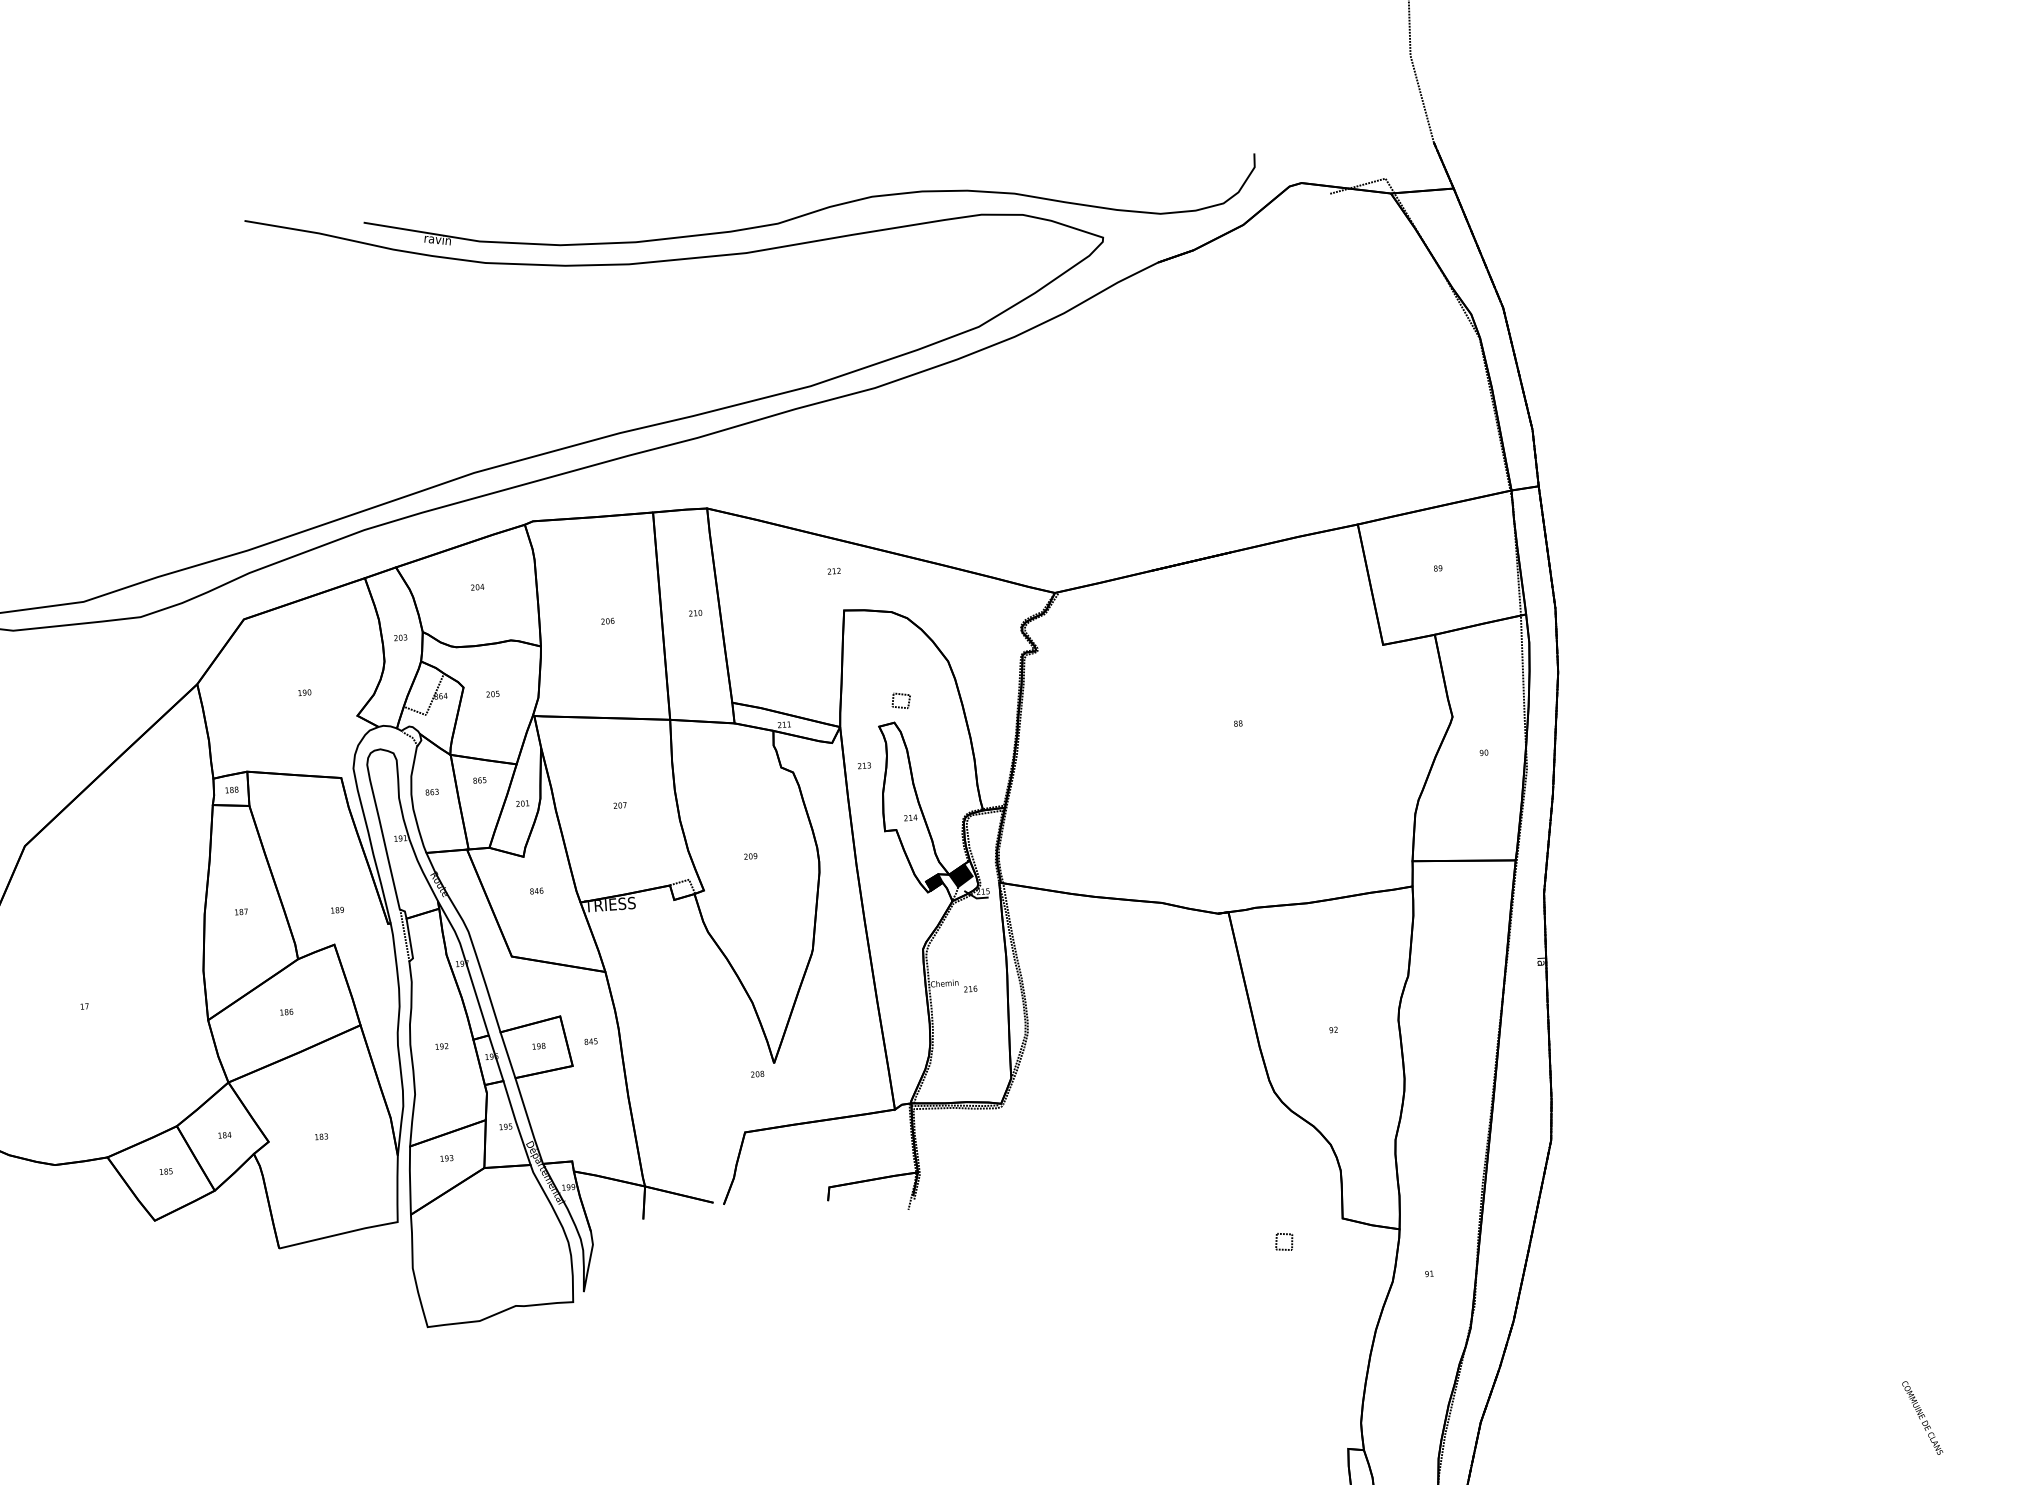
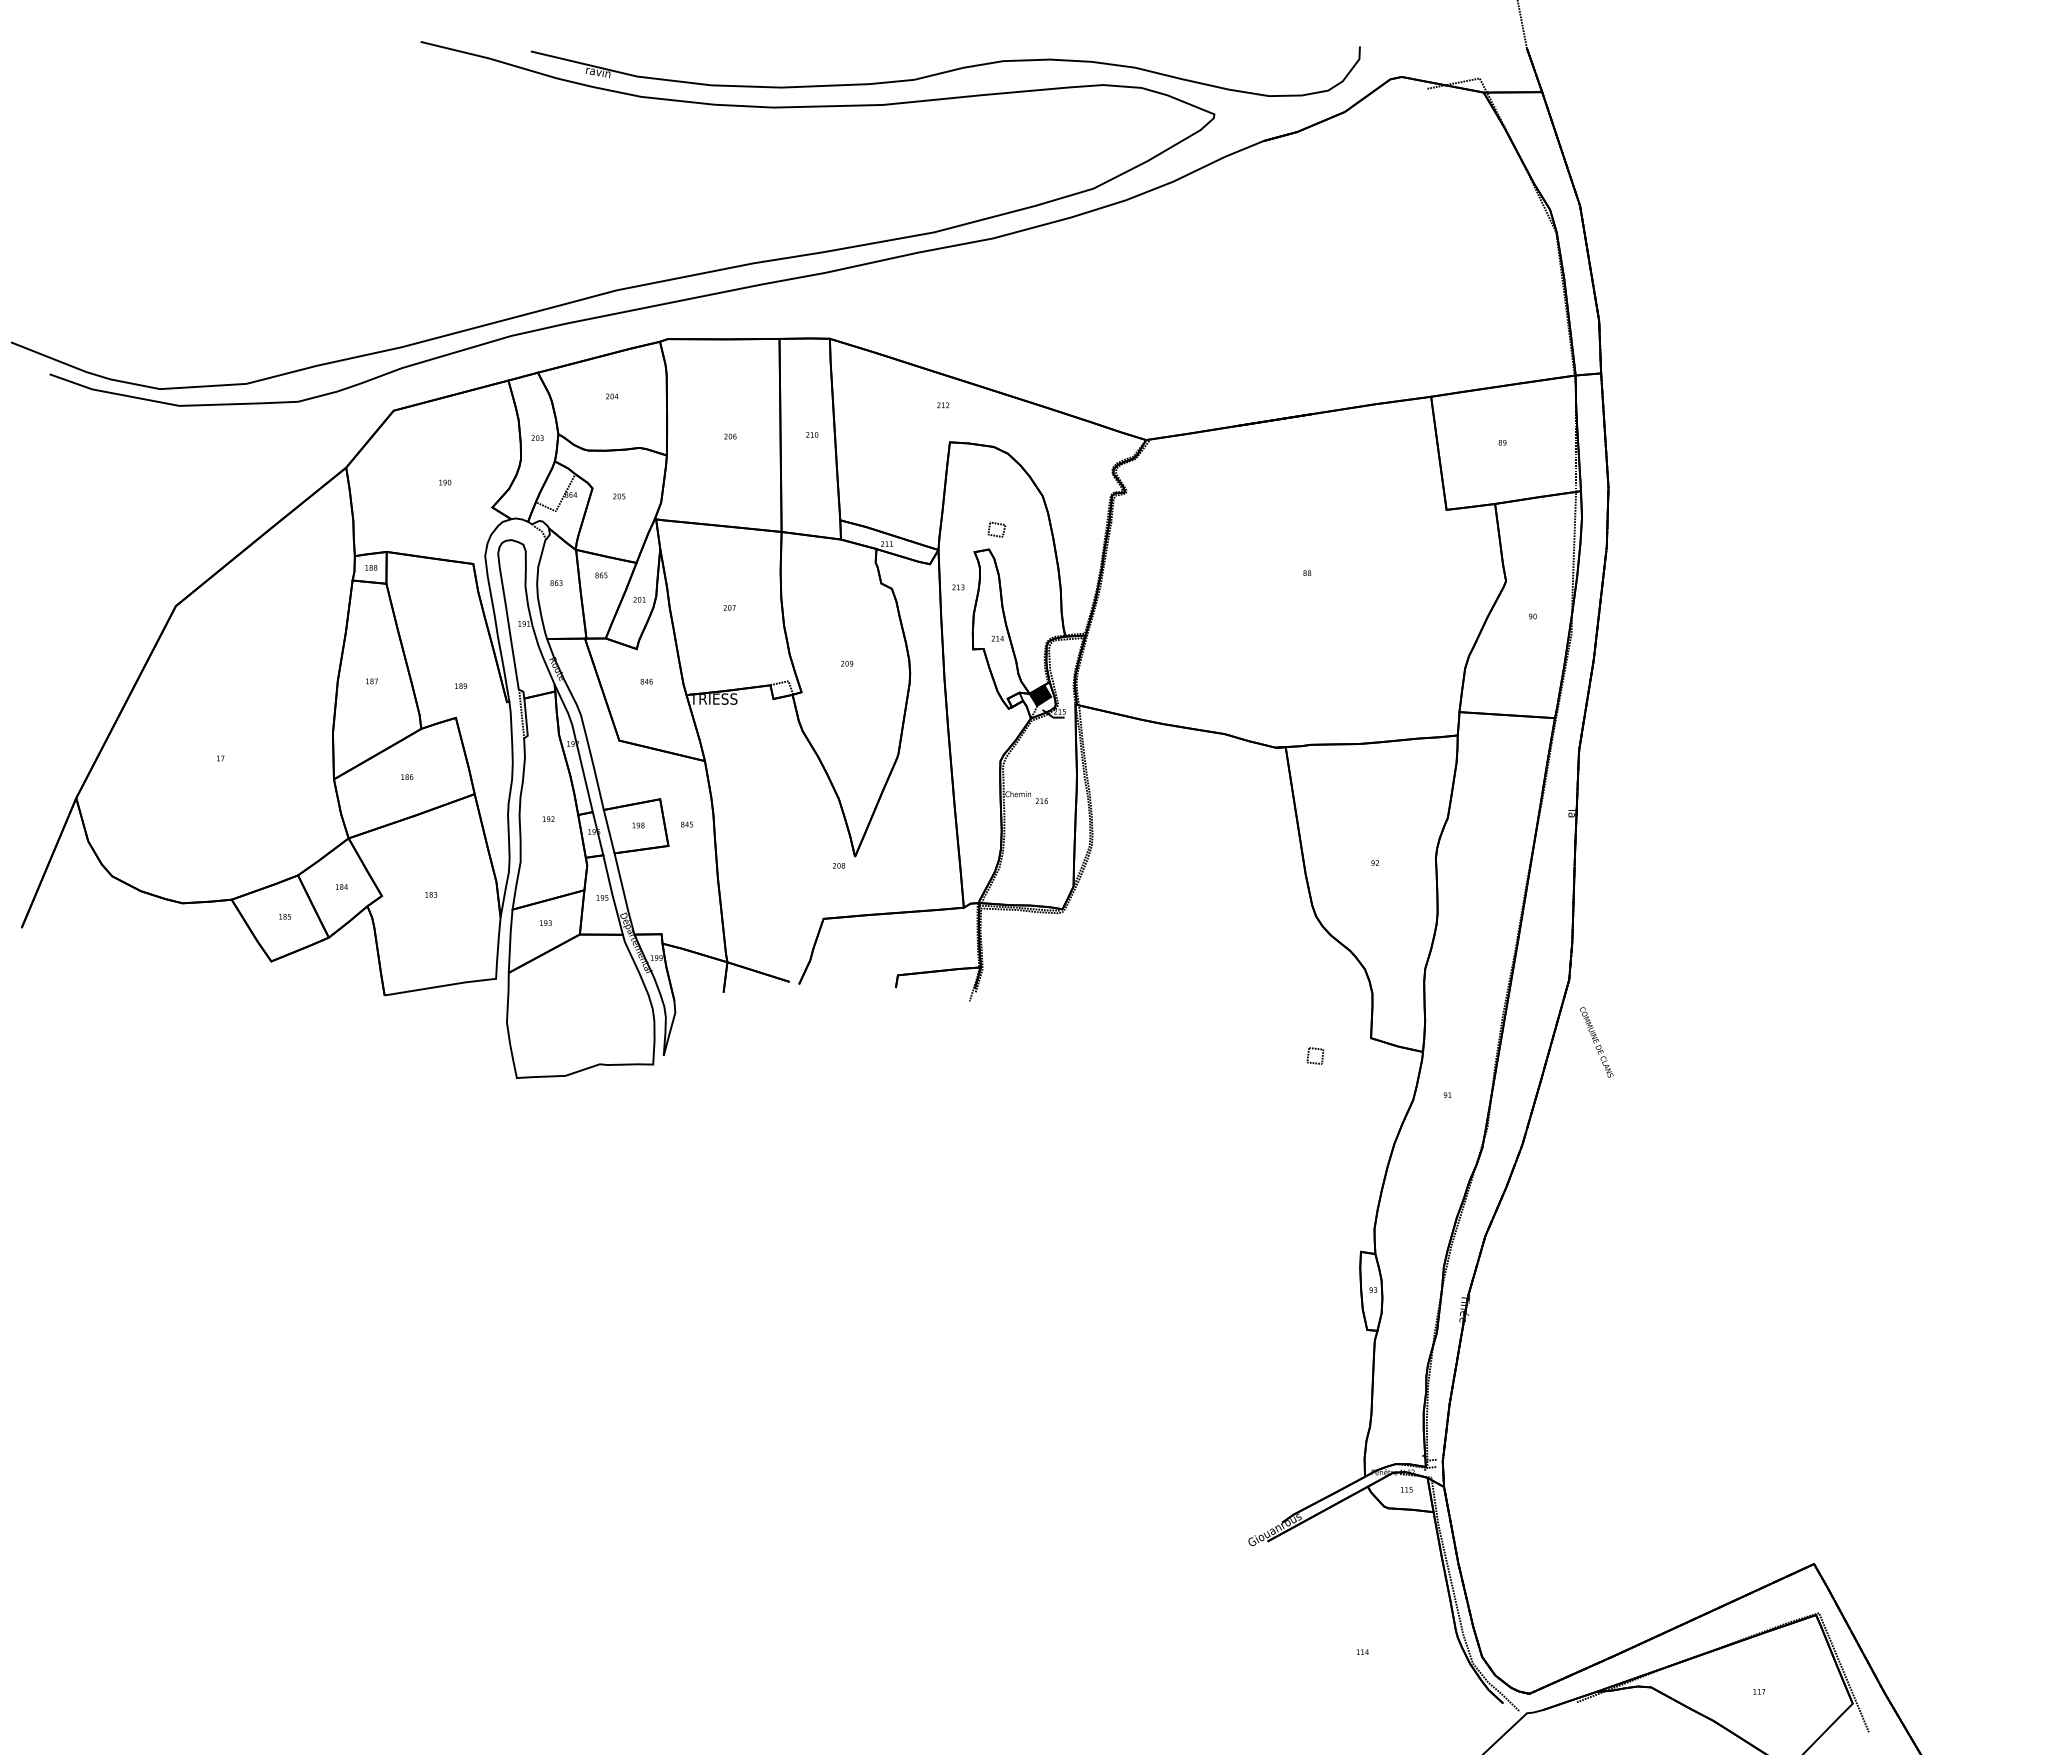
fill: (934, 881) -> (1015, 699), removed
text: (1922, 1418) -> (1596, 1042), moved

